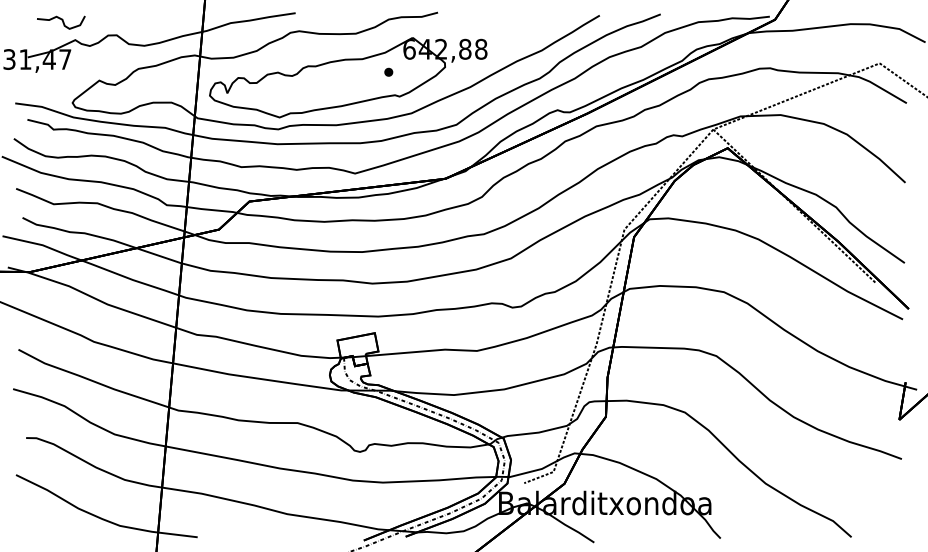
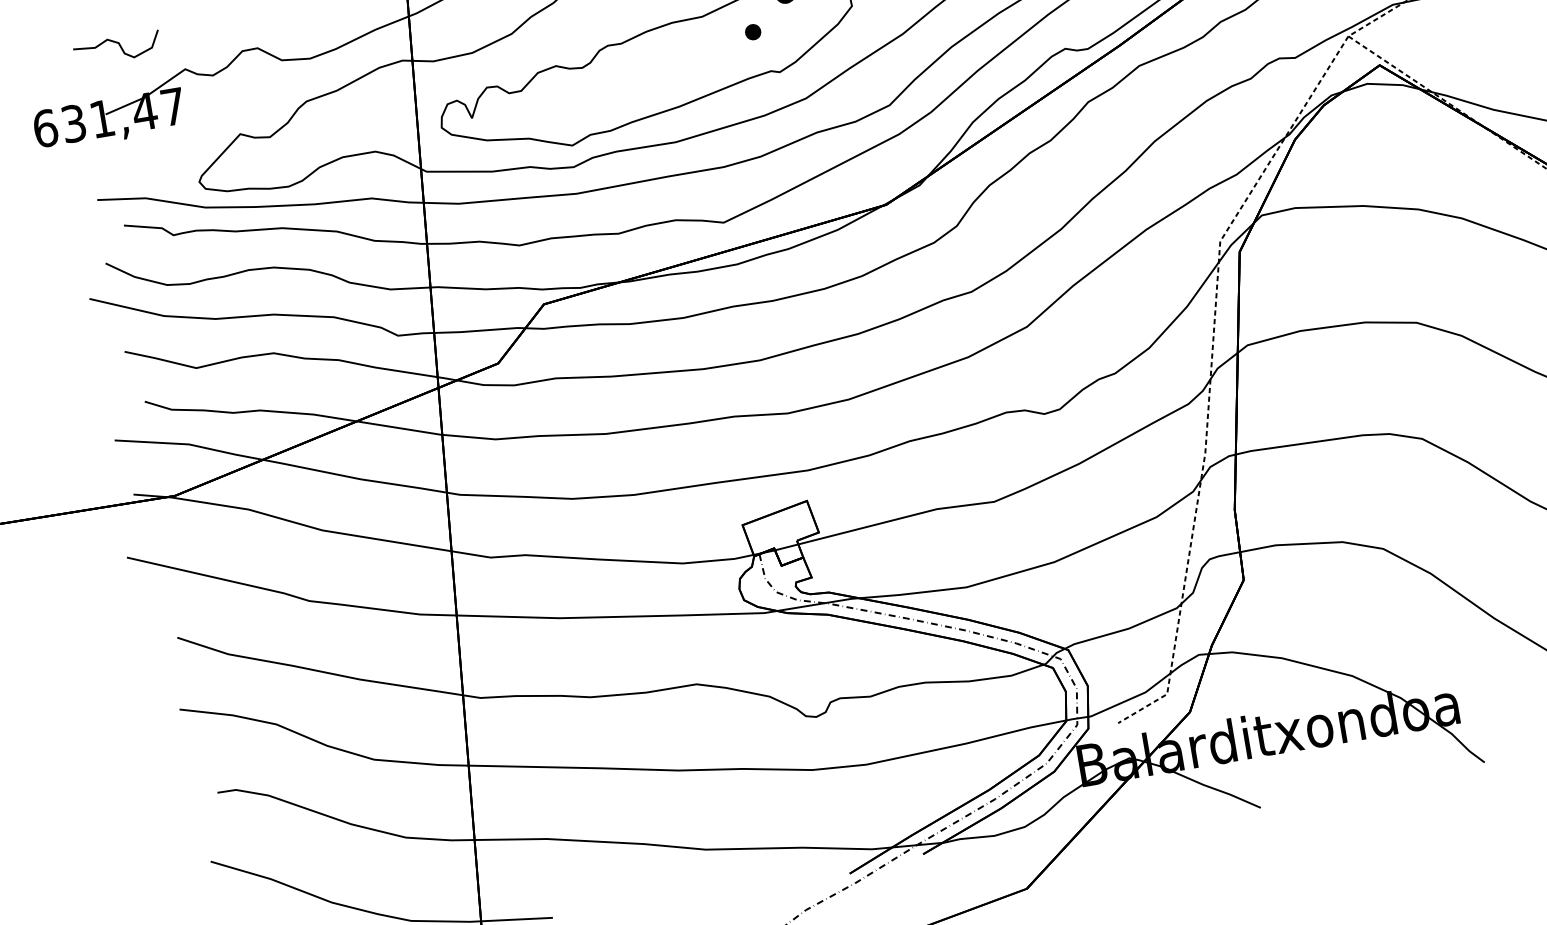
curve: (62, 22) -> (119, 48), moved

